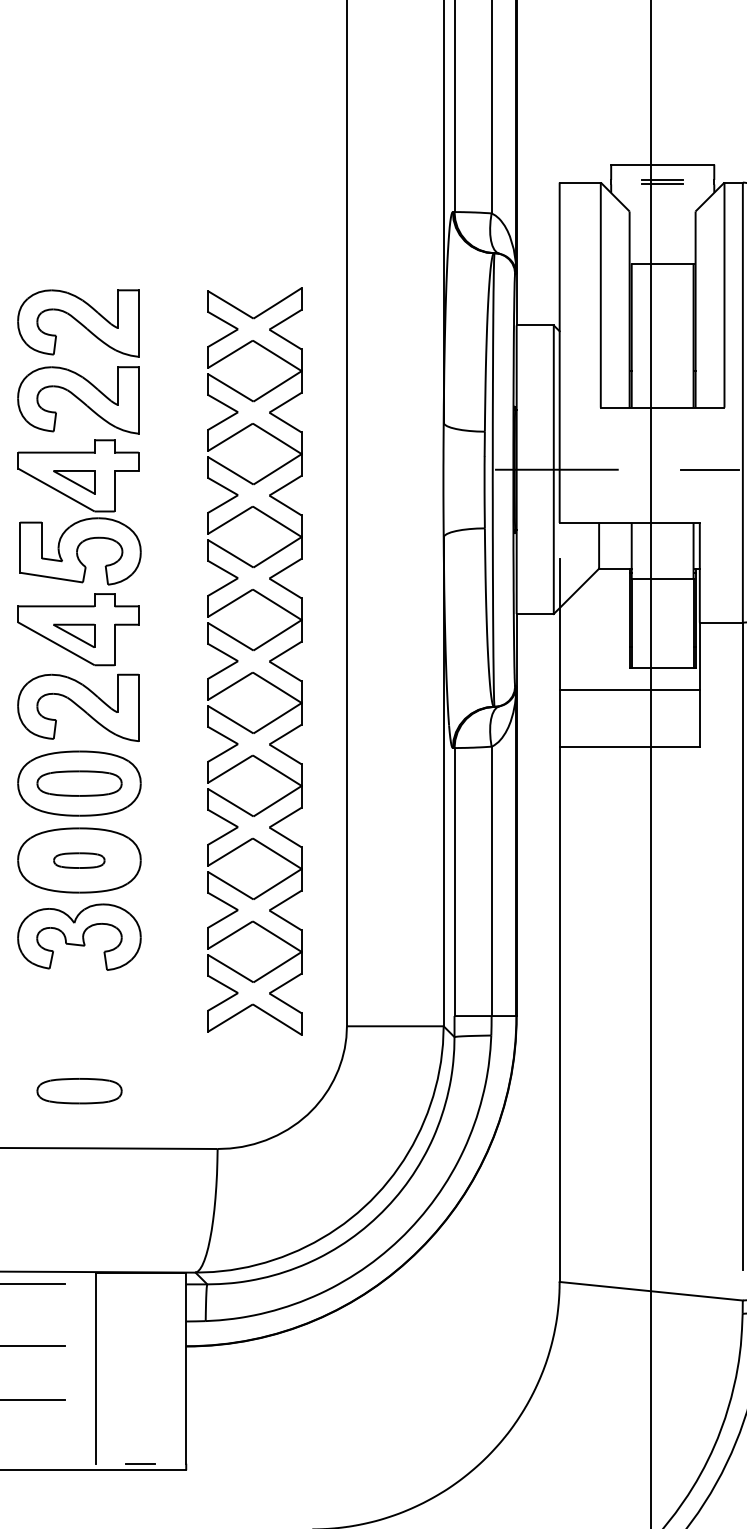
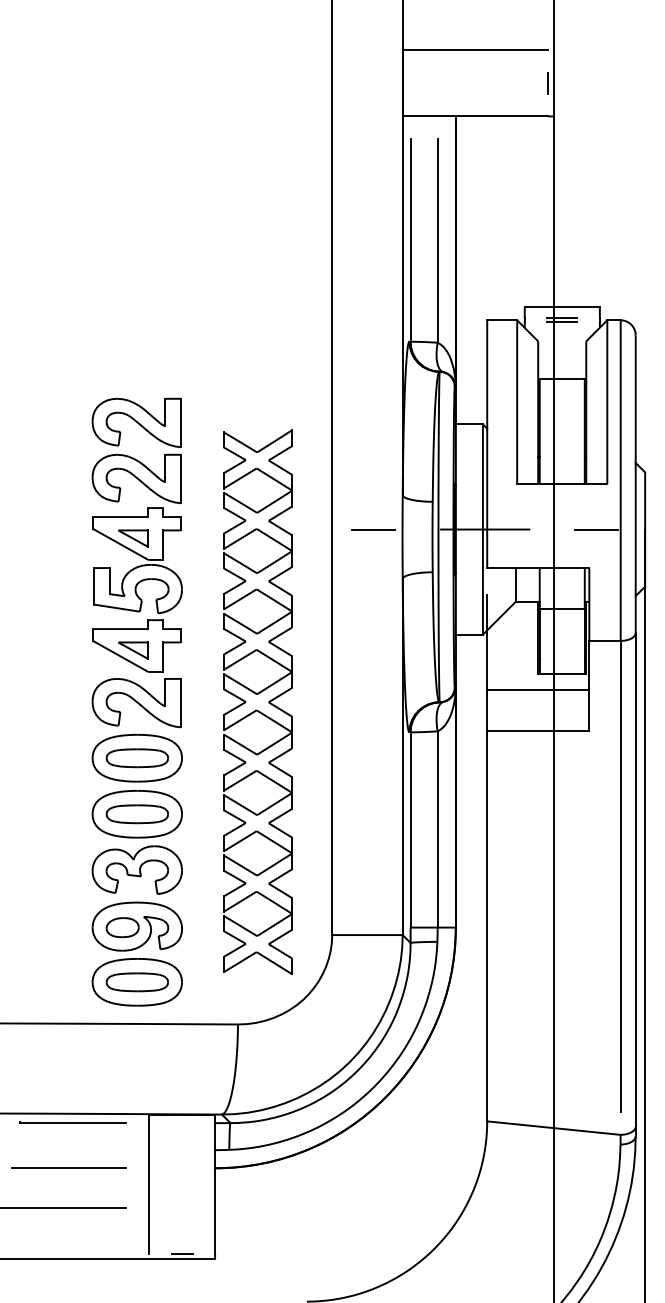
line: (403, 469) -> (373, 529), added
part: (254, 660) -> (257, 701), moved
part: (78, 860) -> (136, 814), size x1.67
part: (78, 1051) -> (136, 953), added

